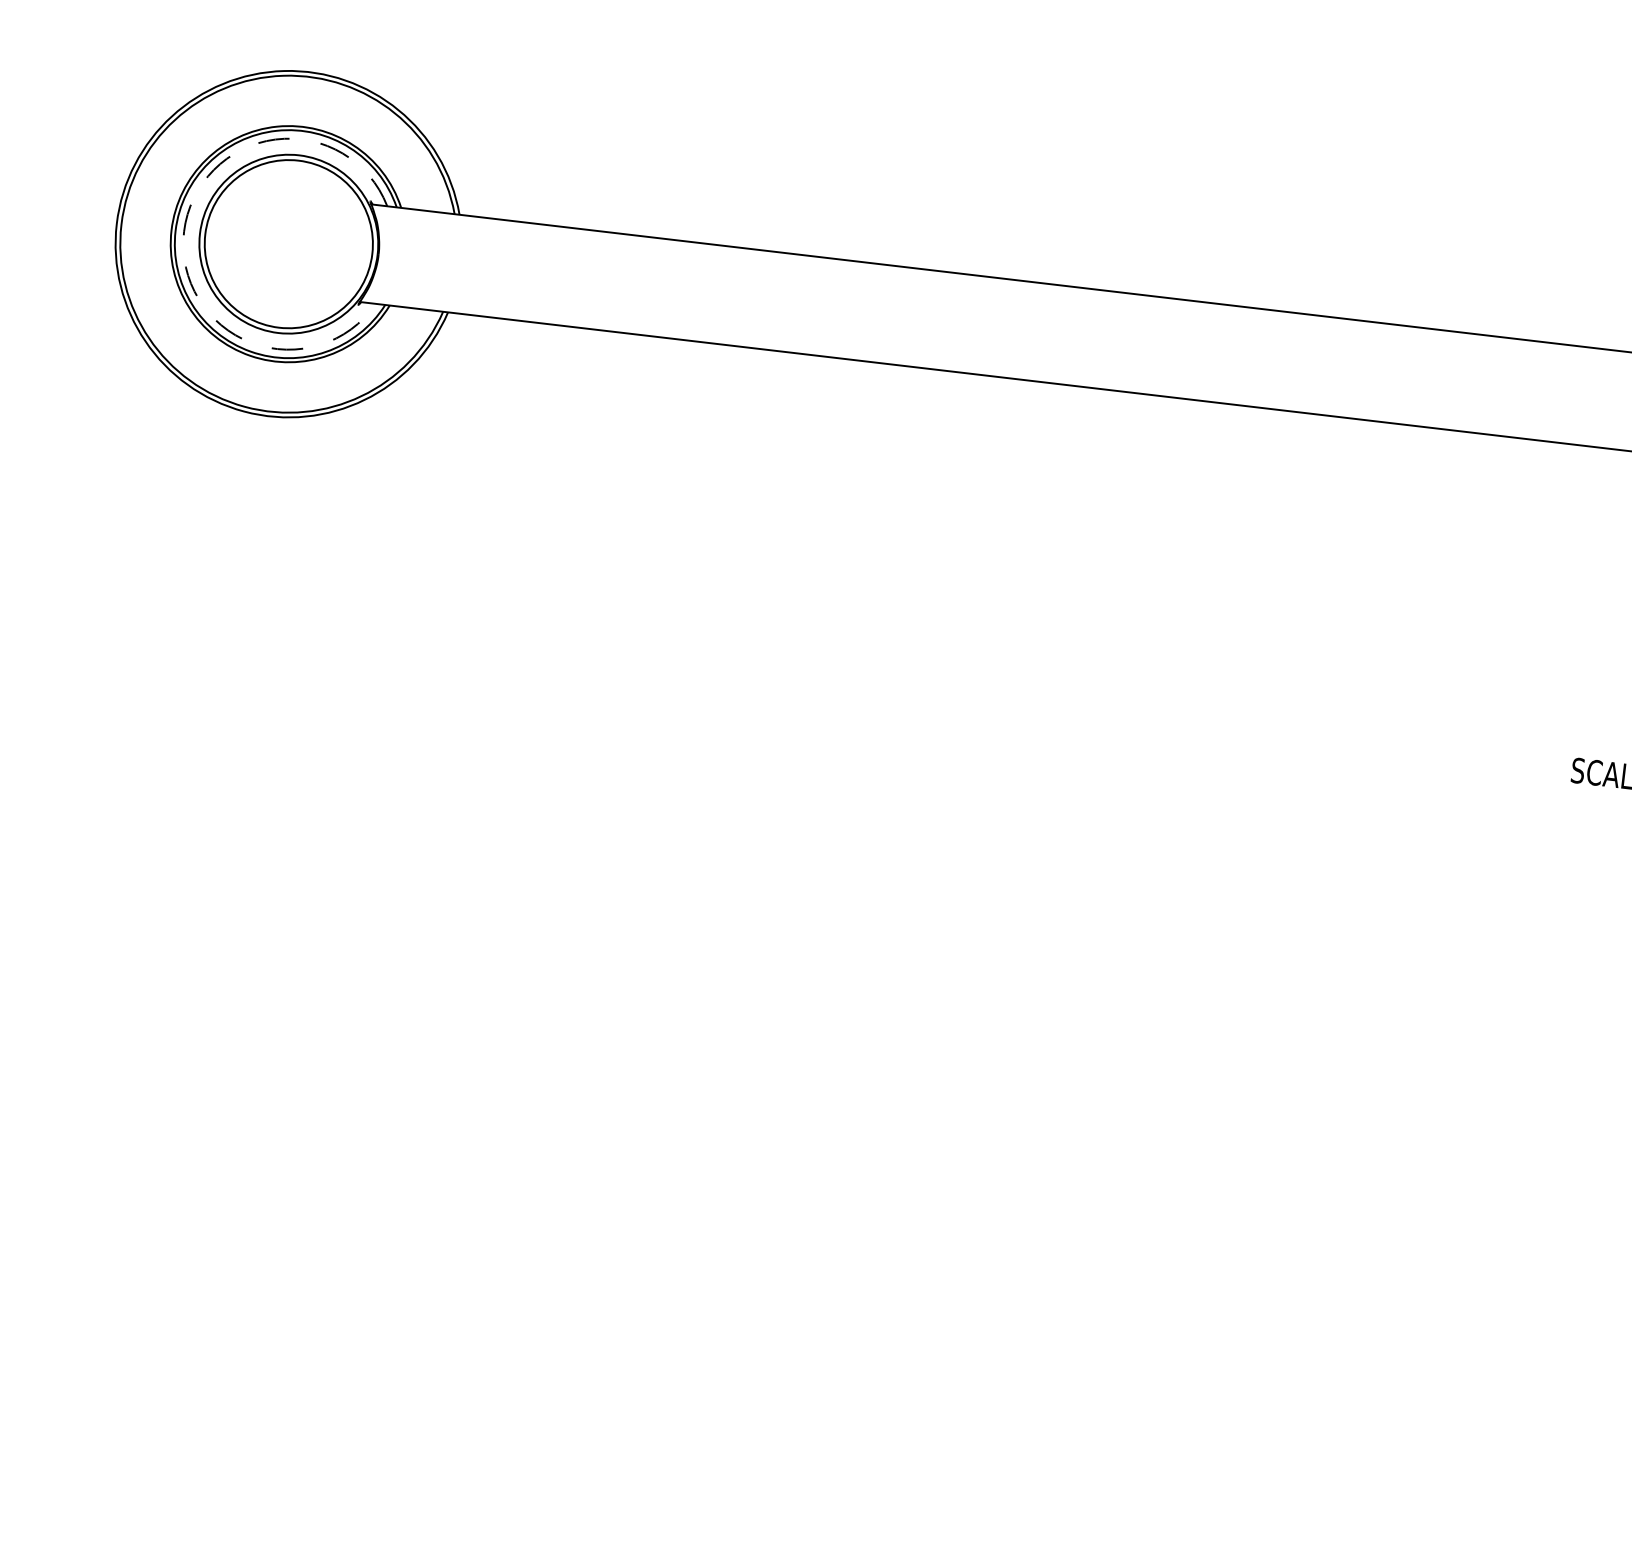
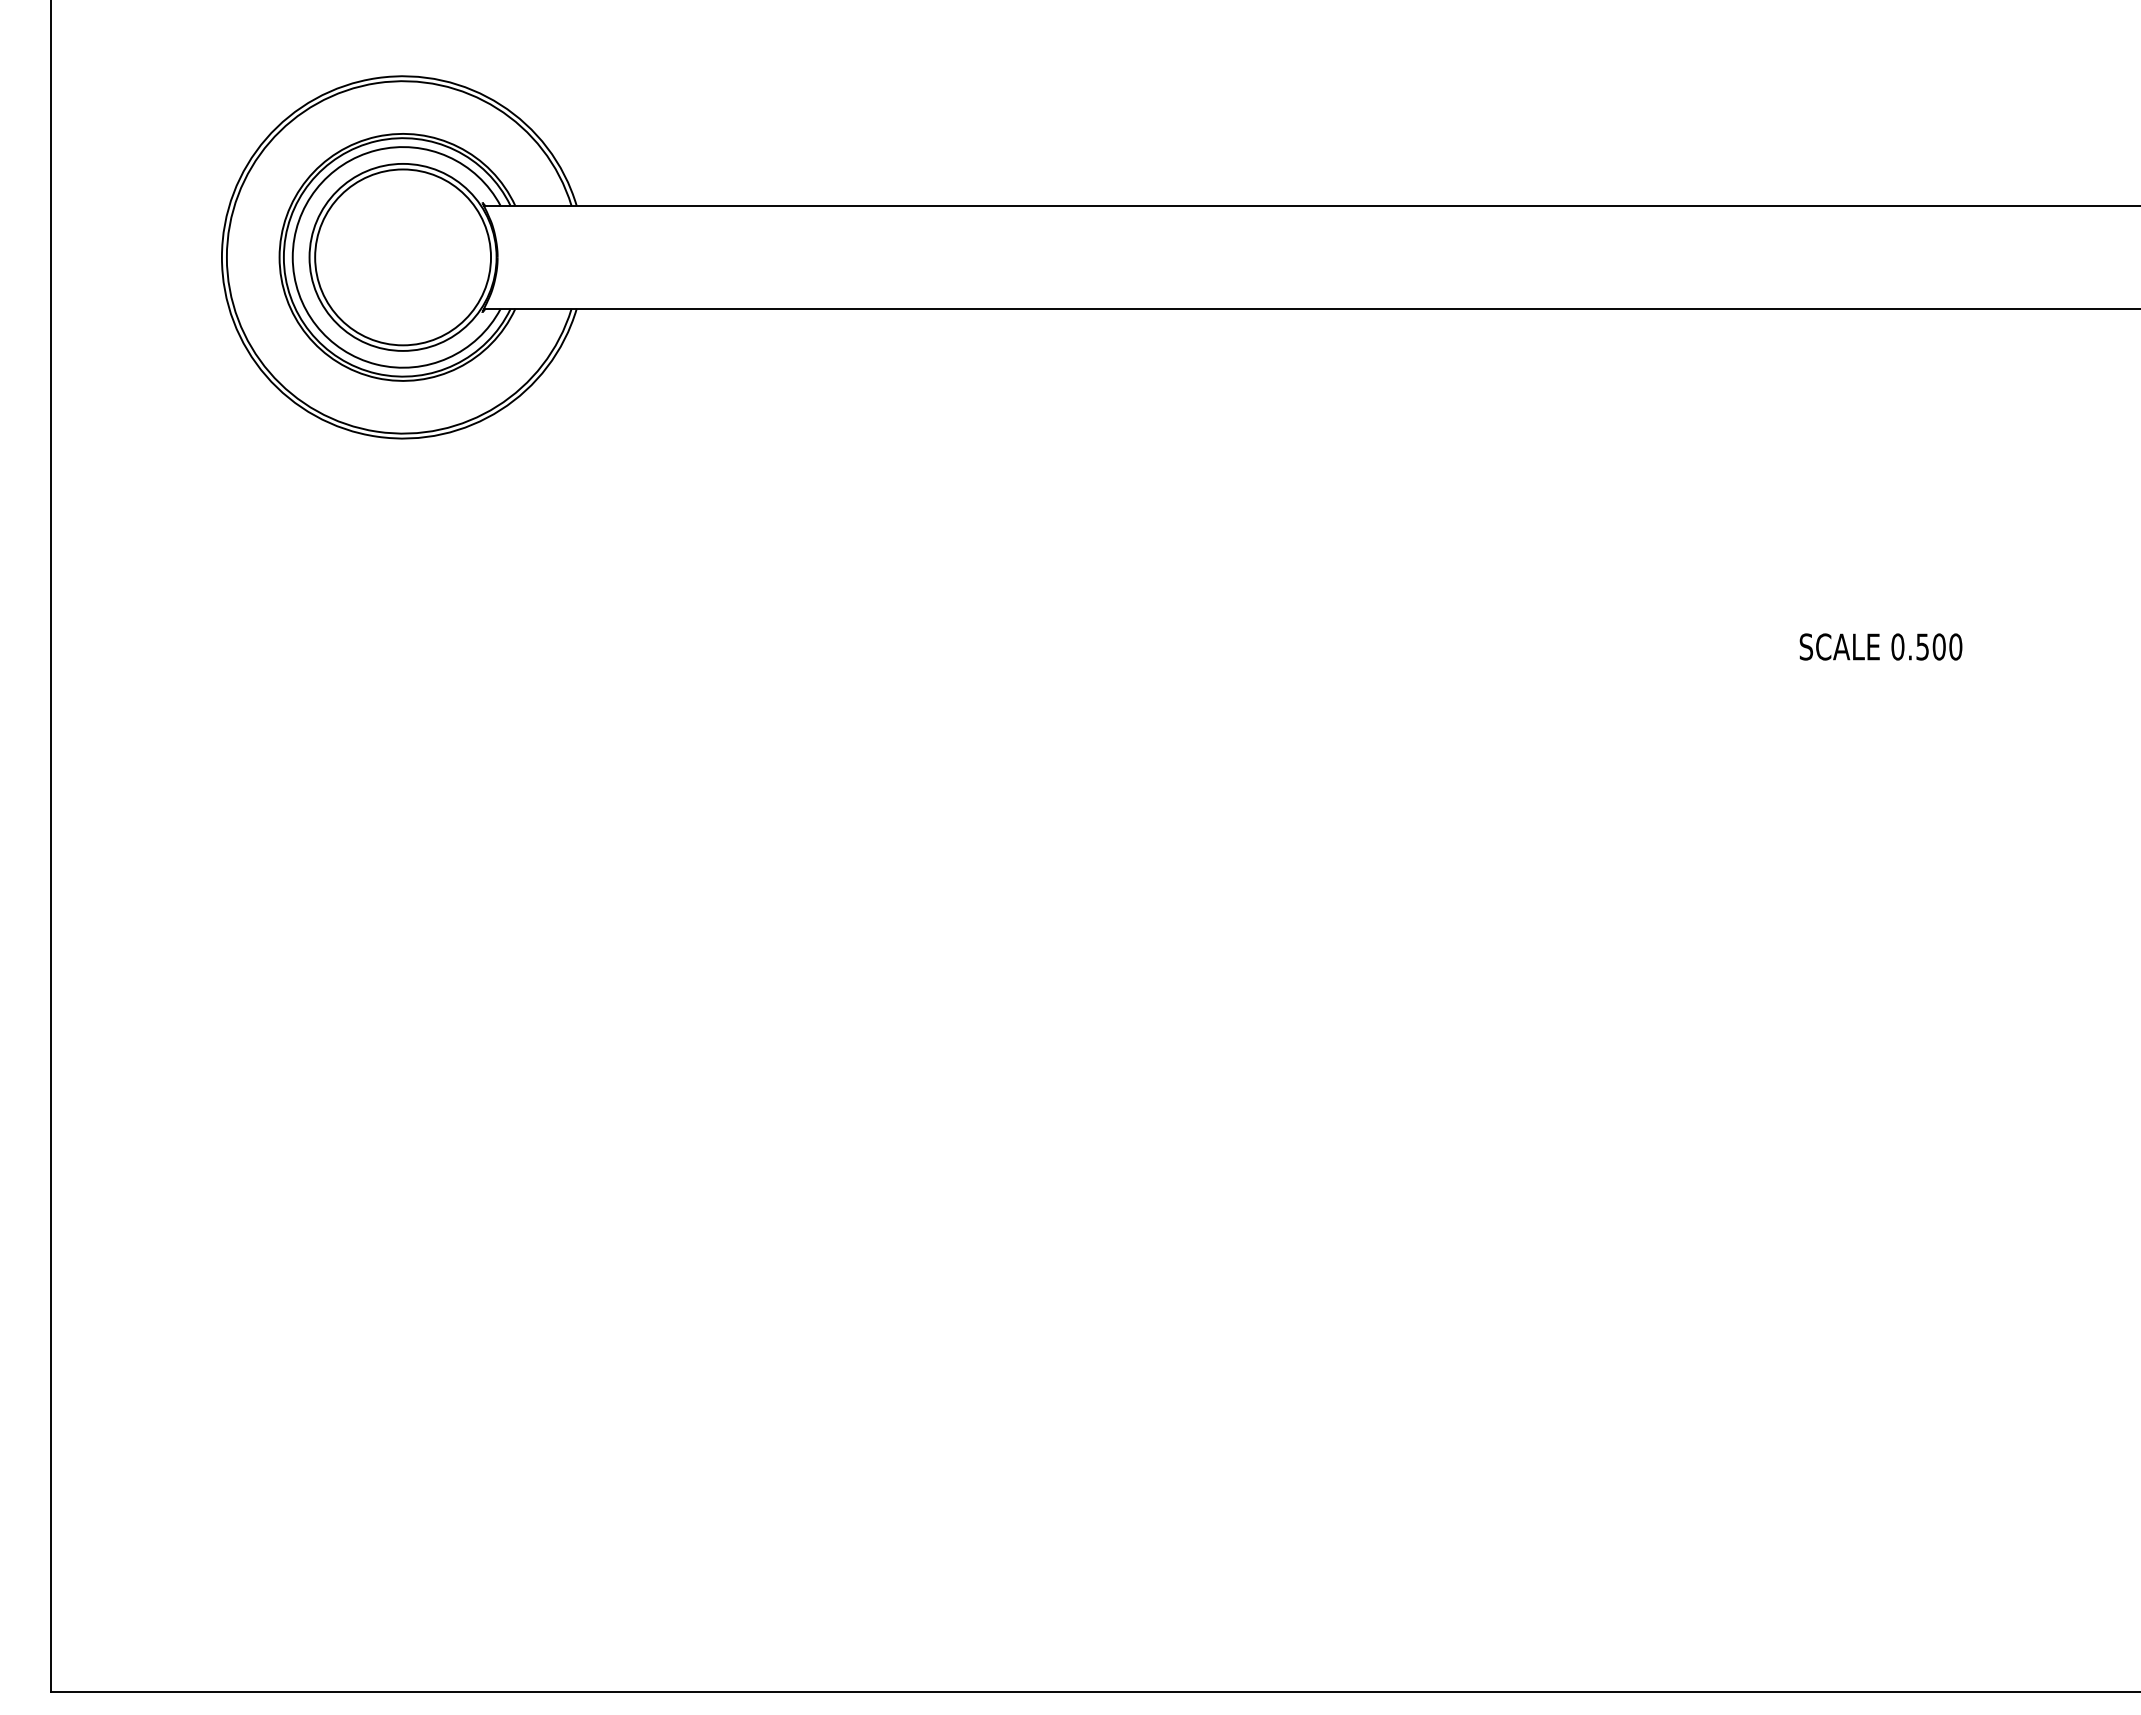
arc: (183, 231) -> (292, 257), dashed -> solid

